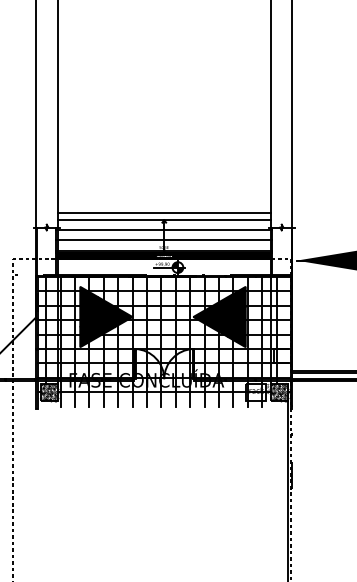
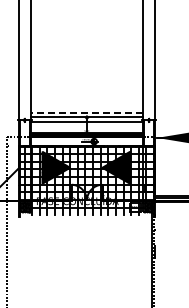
line: (163, 212) -> (86, 112), solid -> dashed
line: (163, 240) -> (86, 127), removed

